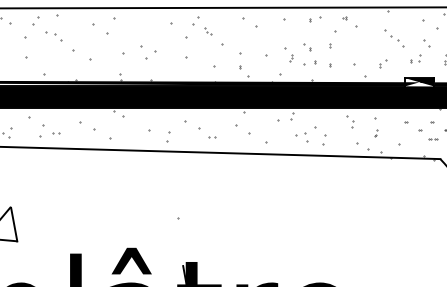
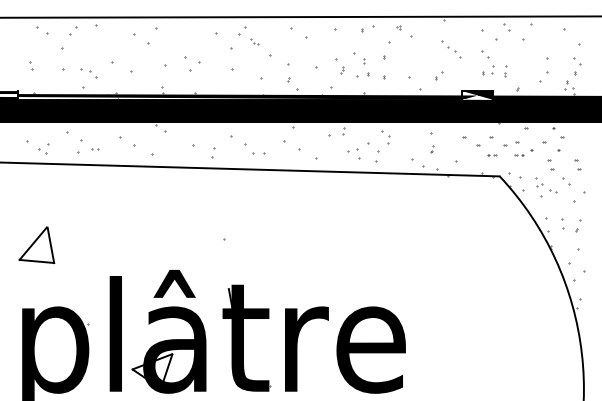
part: (53, 36) -> (88, 73), moved
part: (308, 48) -> (360, 59), size x1.6
part: (416, 58) -> (488, 70), moved
part: (349, 122) -> (385, 137), moved
part: (212, 137) -> (259, 153), size x1.6

